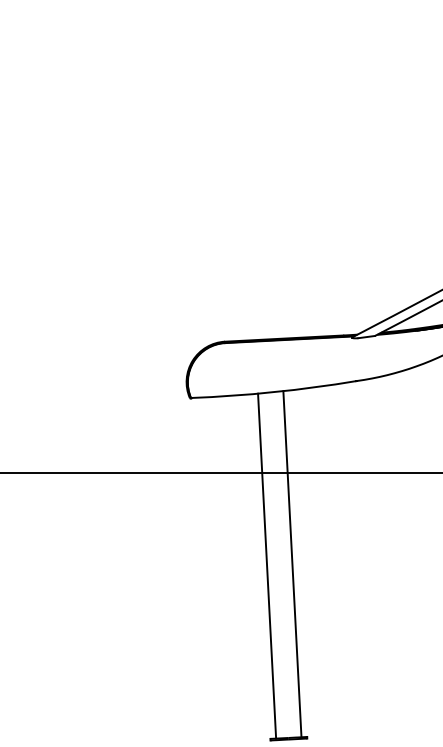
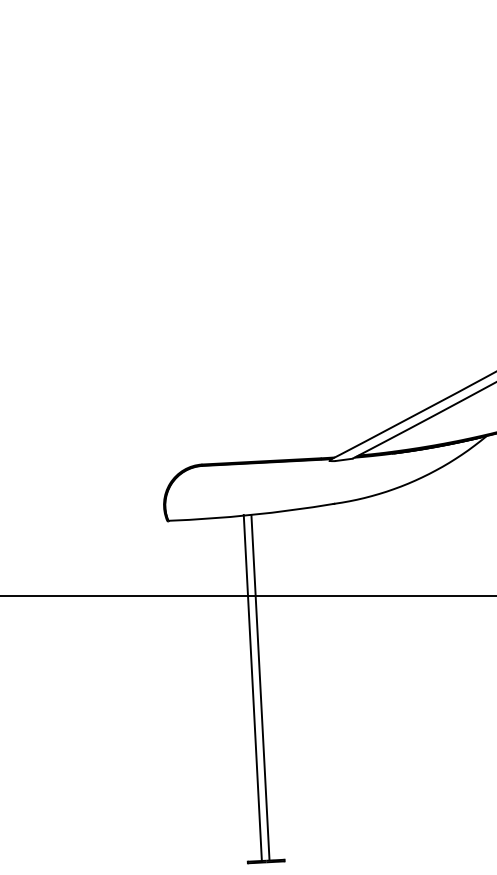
line: (292, 564) -> (252, 688), moved
line: (267, 565) -> (260, 687), moved

